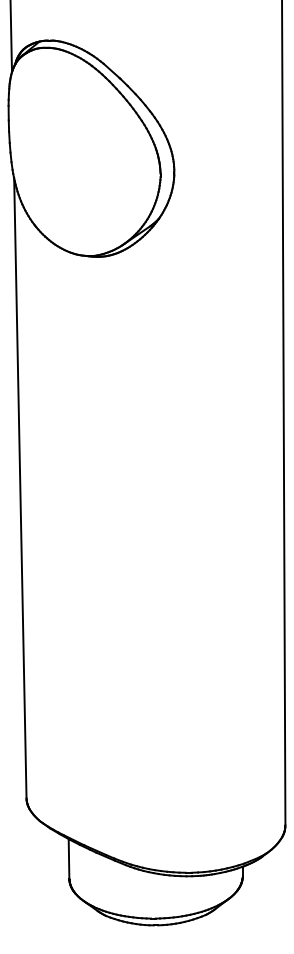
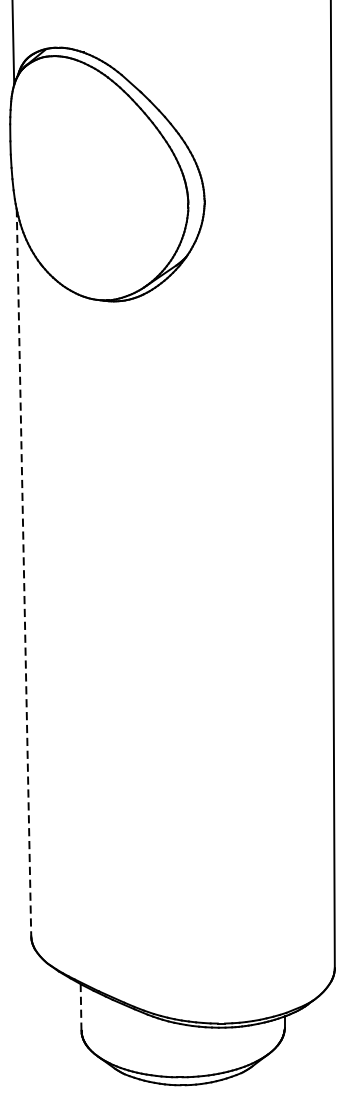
line: (20, 488) -> (24, 572), solid -> dashed
line: (69, 859) -> (81, 1008), solid -> dashed

